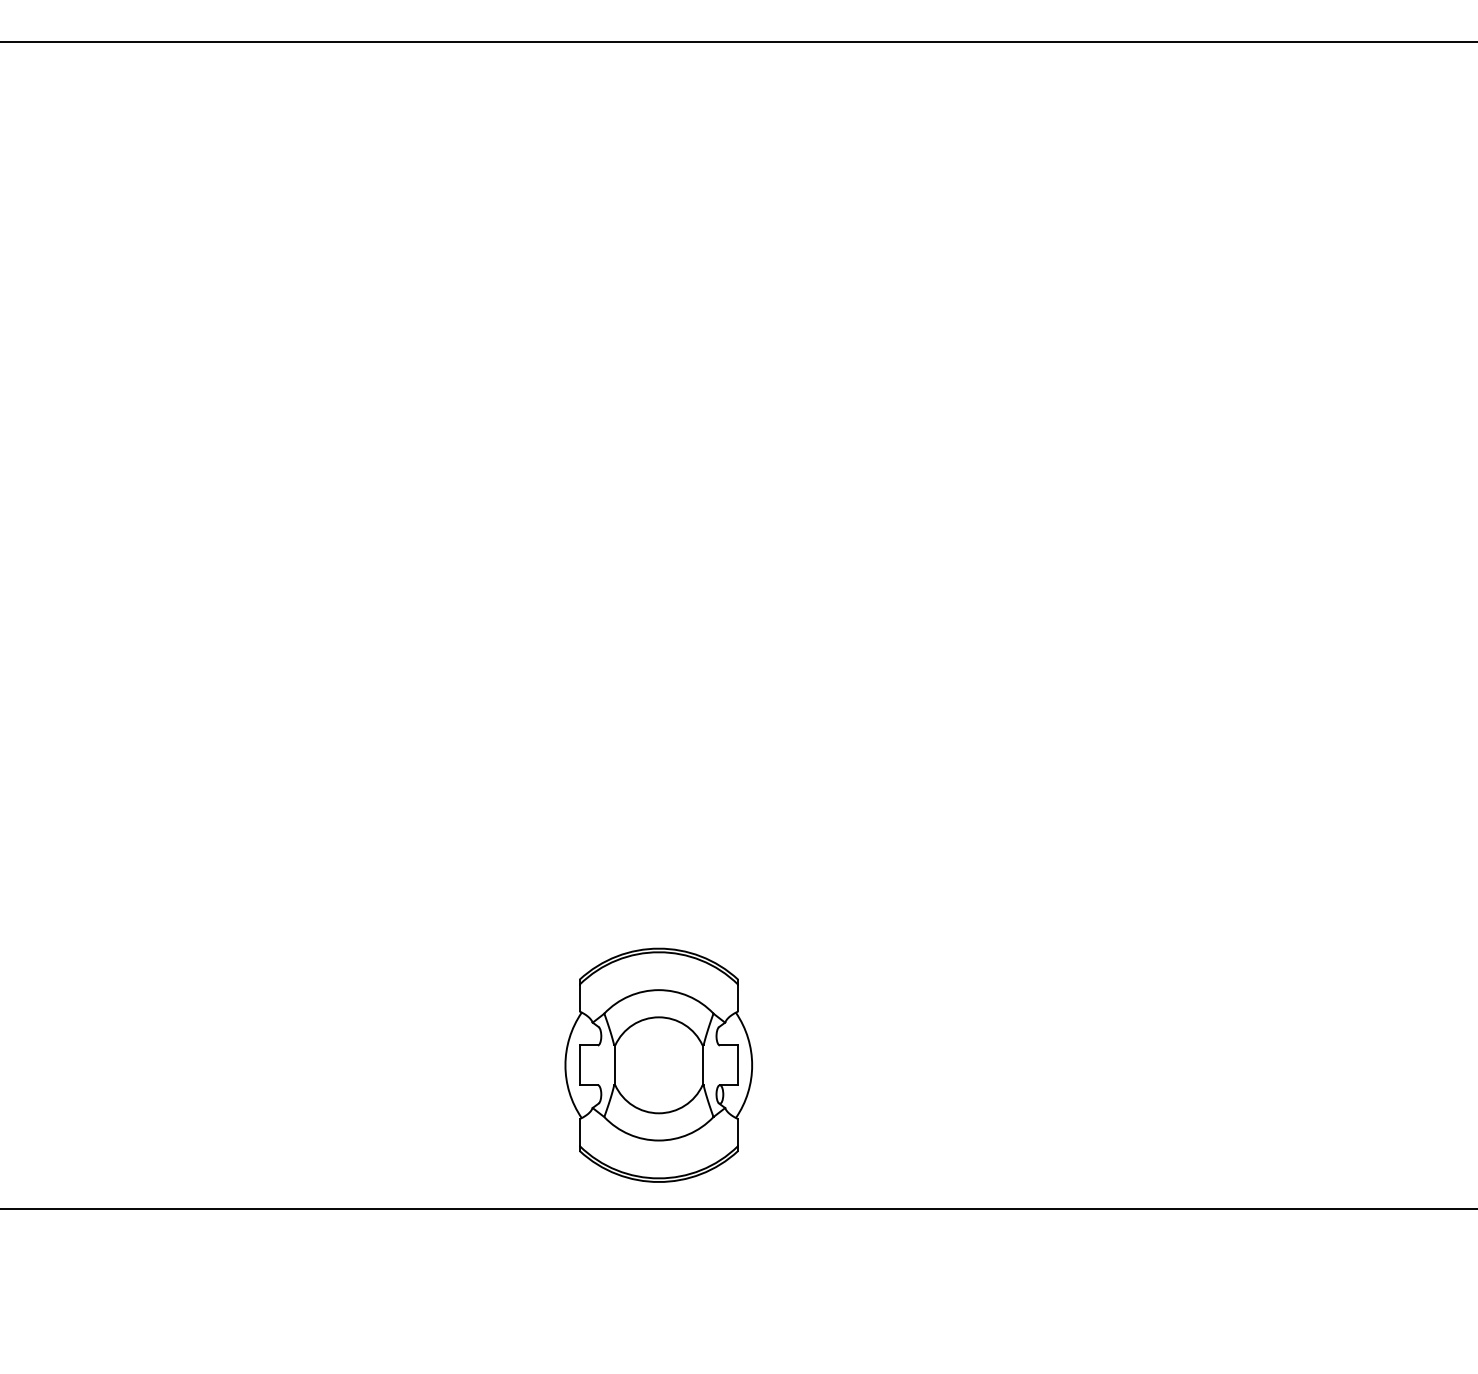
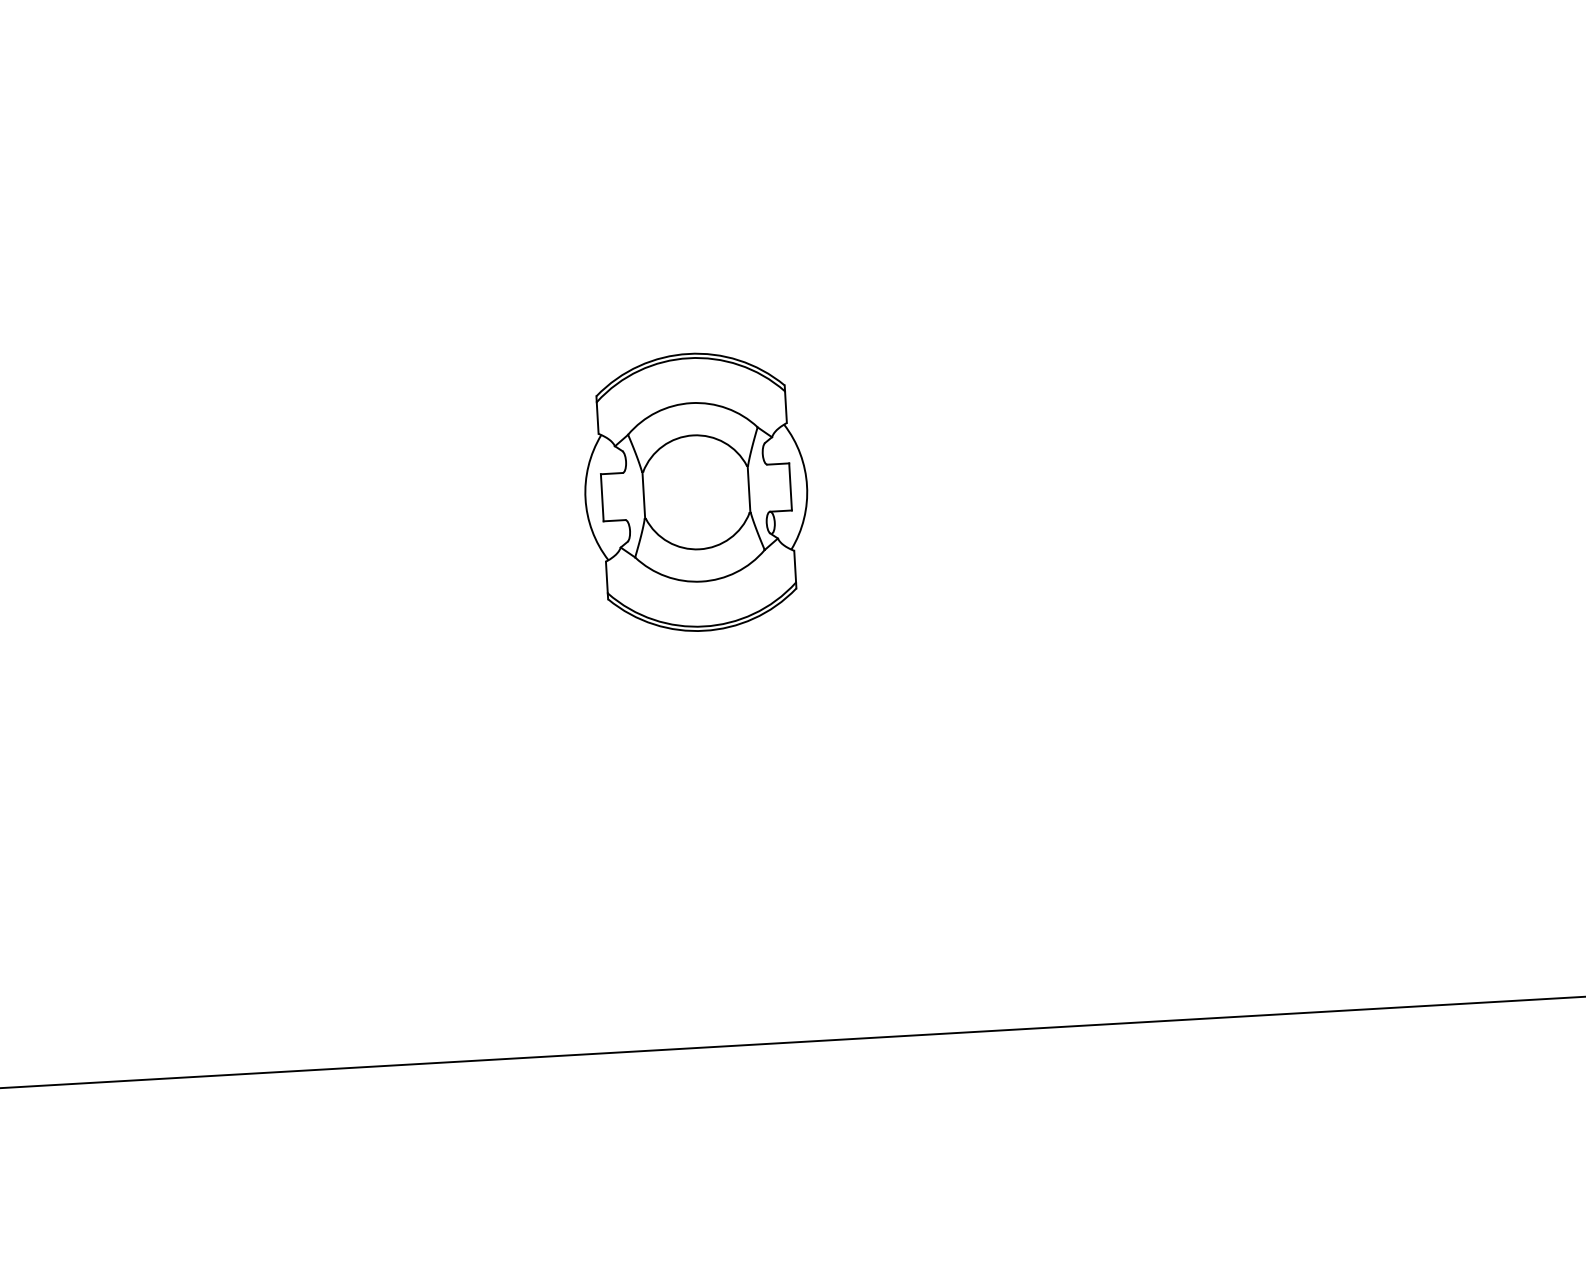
part: (658, 1064) -> (695, 491), moved

